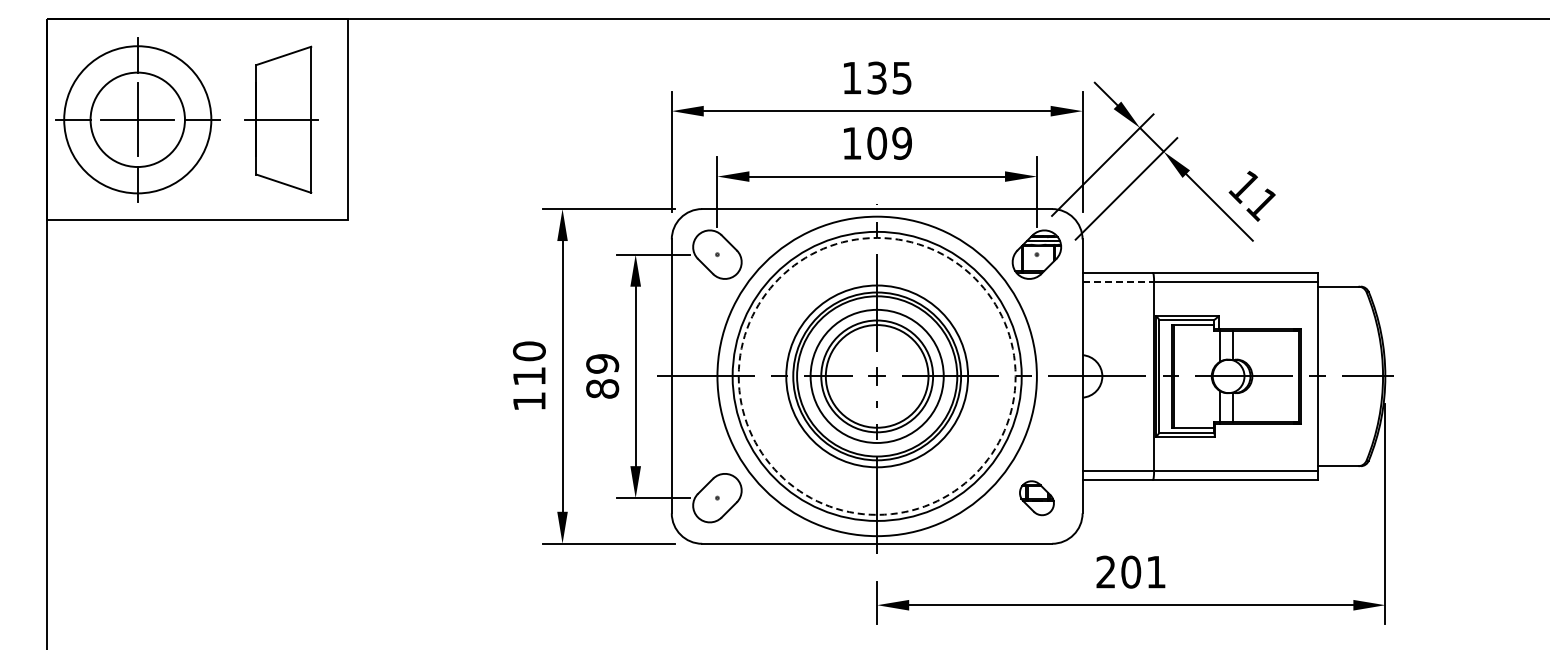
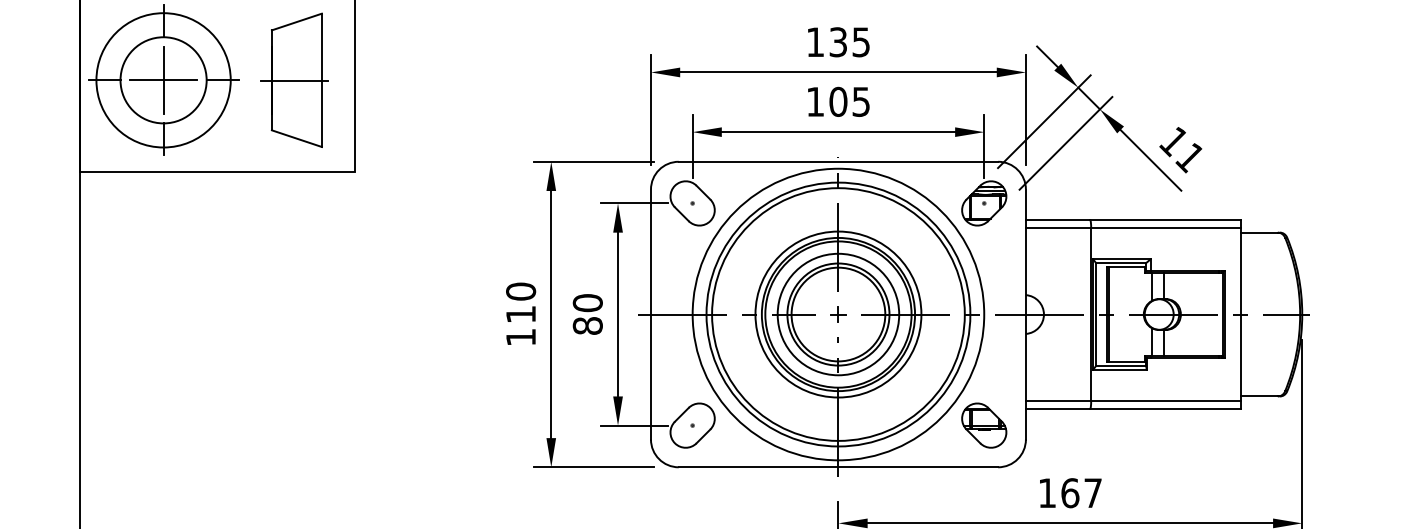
text: (901, 143) -> (860, 101), 109 -> 105
line: (1118, 282) -> (1058, 228), dashed -> solid
text: (602, 363) -> (587, 302), 89 -> 80
circle: (876, 375) -> (837, 313), dashed -> solid
part: (1036, 498) -> (983, 425), size x1.43
text: (1130, 571) -> (1069, 492), 201 -> 167

